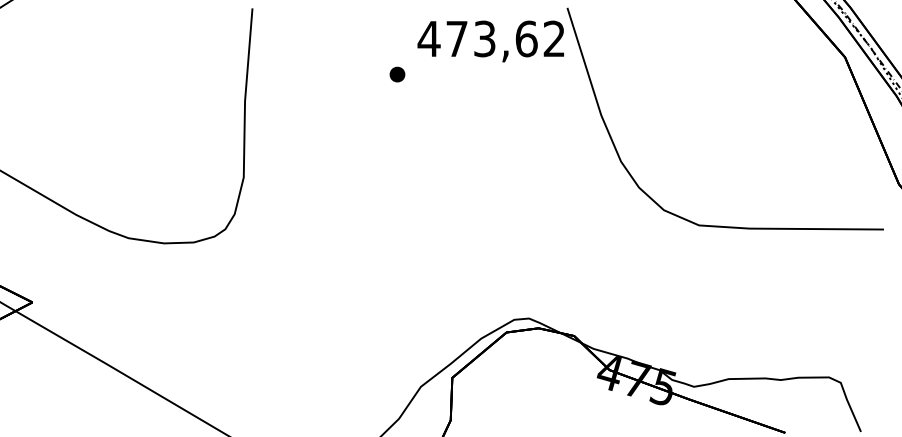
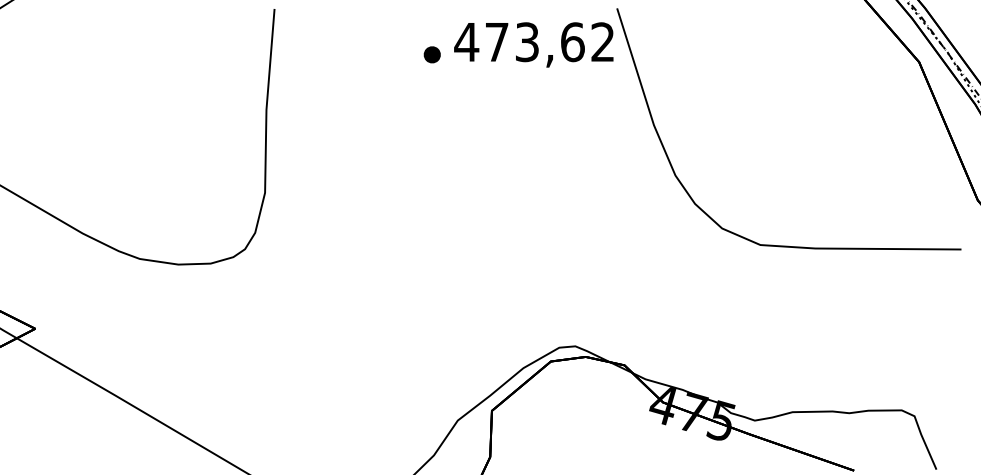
part: (397, 74) -> (432, 54), moved

